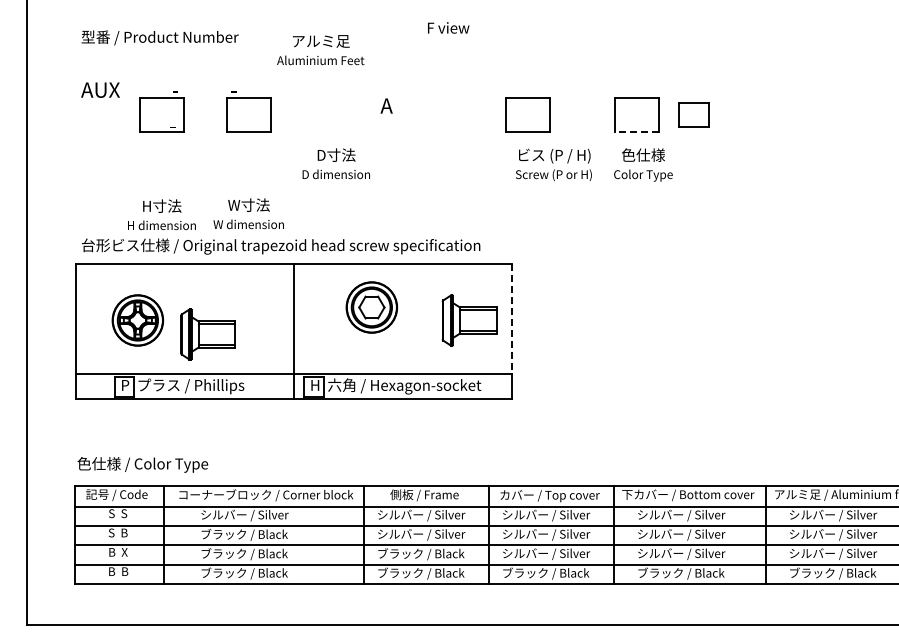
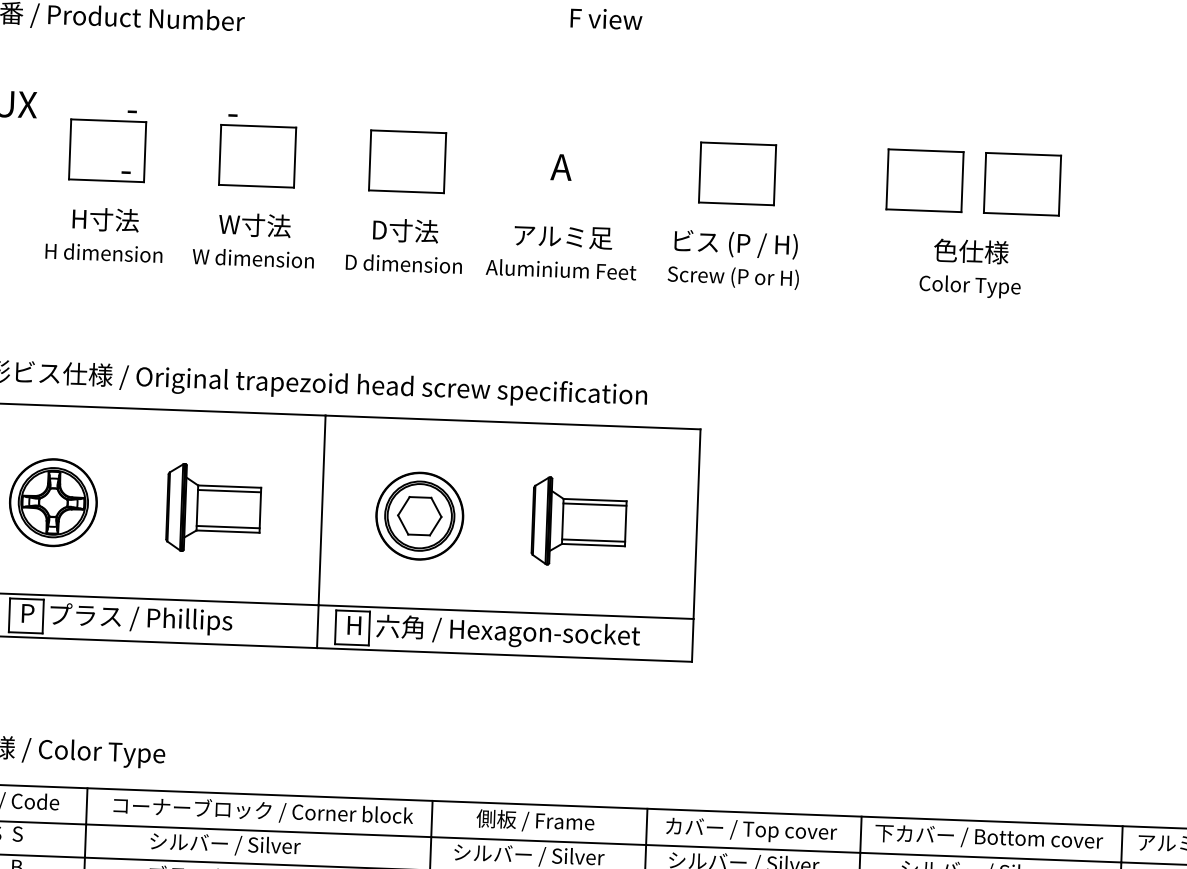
text: (320, 50) -> (561, 252), moved
text: (386, 105) -> (561, 166), moved
part: (335, 114) -> (406, 160), added
part: (693, 114) -> (1022, 183), size x1.43
line: (637, 132) -> (924, 210), dashed -> solid
text: (553, 164) -> (733, 258), moved
text: (643, 164) -> (970, 267), moved
text: (248, 213) -> (253, 239), moved
text: (161, 214) -> (103, 234), moved
part: (371, 307) -> (419, 516), moved
line: (512, 319) -> (697, 524), dashed -> solid
part: (469, 320) -> (579, 521), moved
part: (207, 334) -> (212, 508), moved

